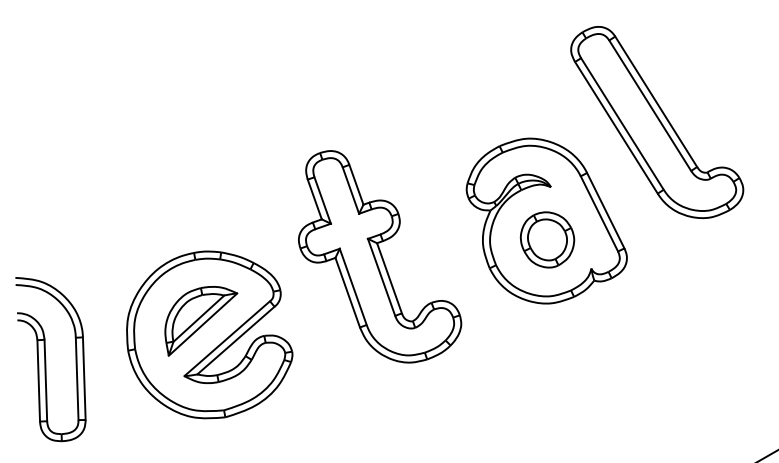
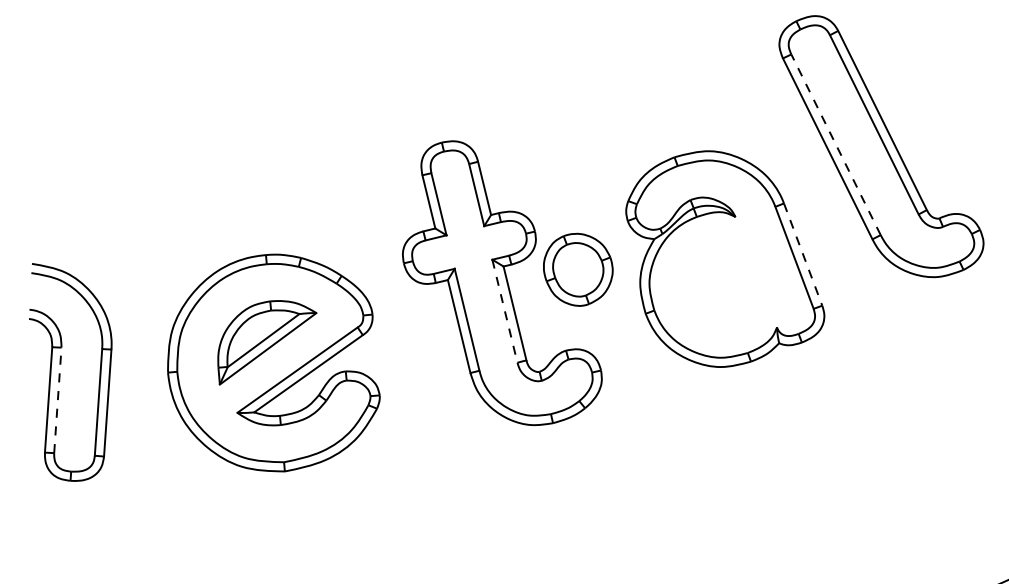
line: (622, 124) -> (836, 145), solid -> dashed
line: (606, 211) -> (803, 255), solid -> dashed
part: (547, 239) -> (578, 269), moved
line: (381, 277) -> (504, 311), solid -> dashed
line: (45, 380) -> (57, 400), solid -> dashed

